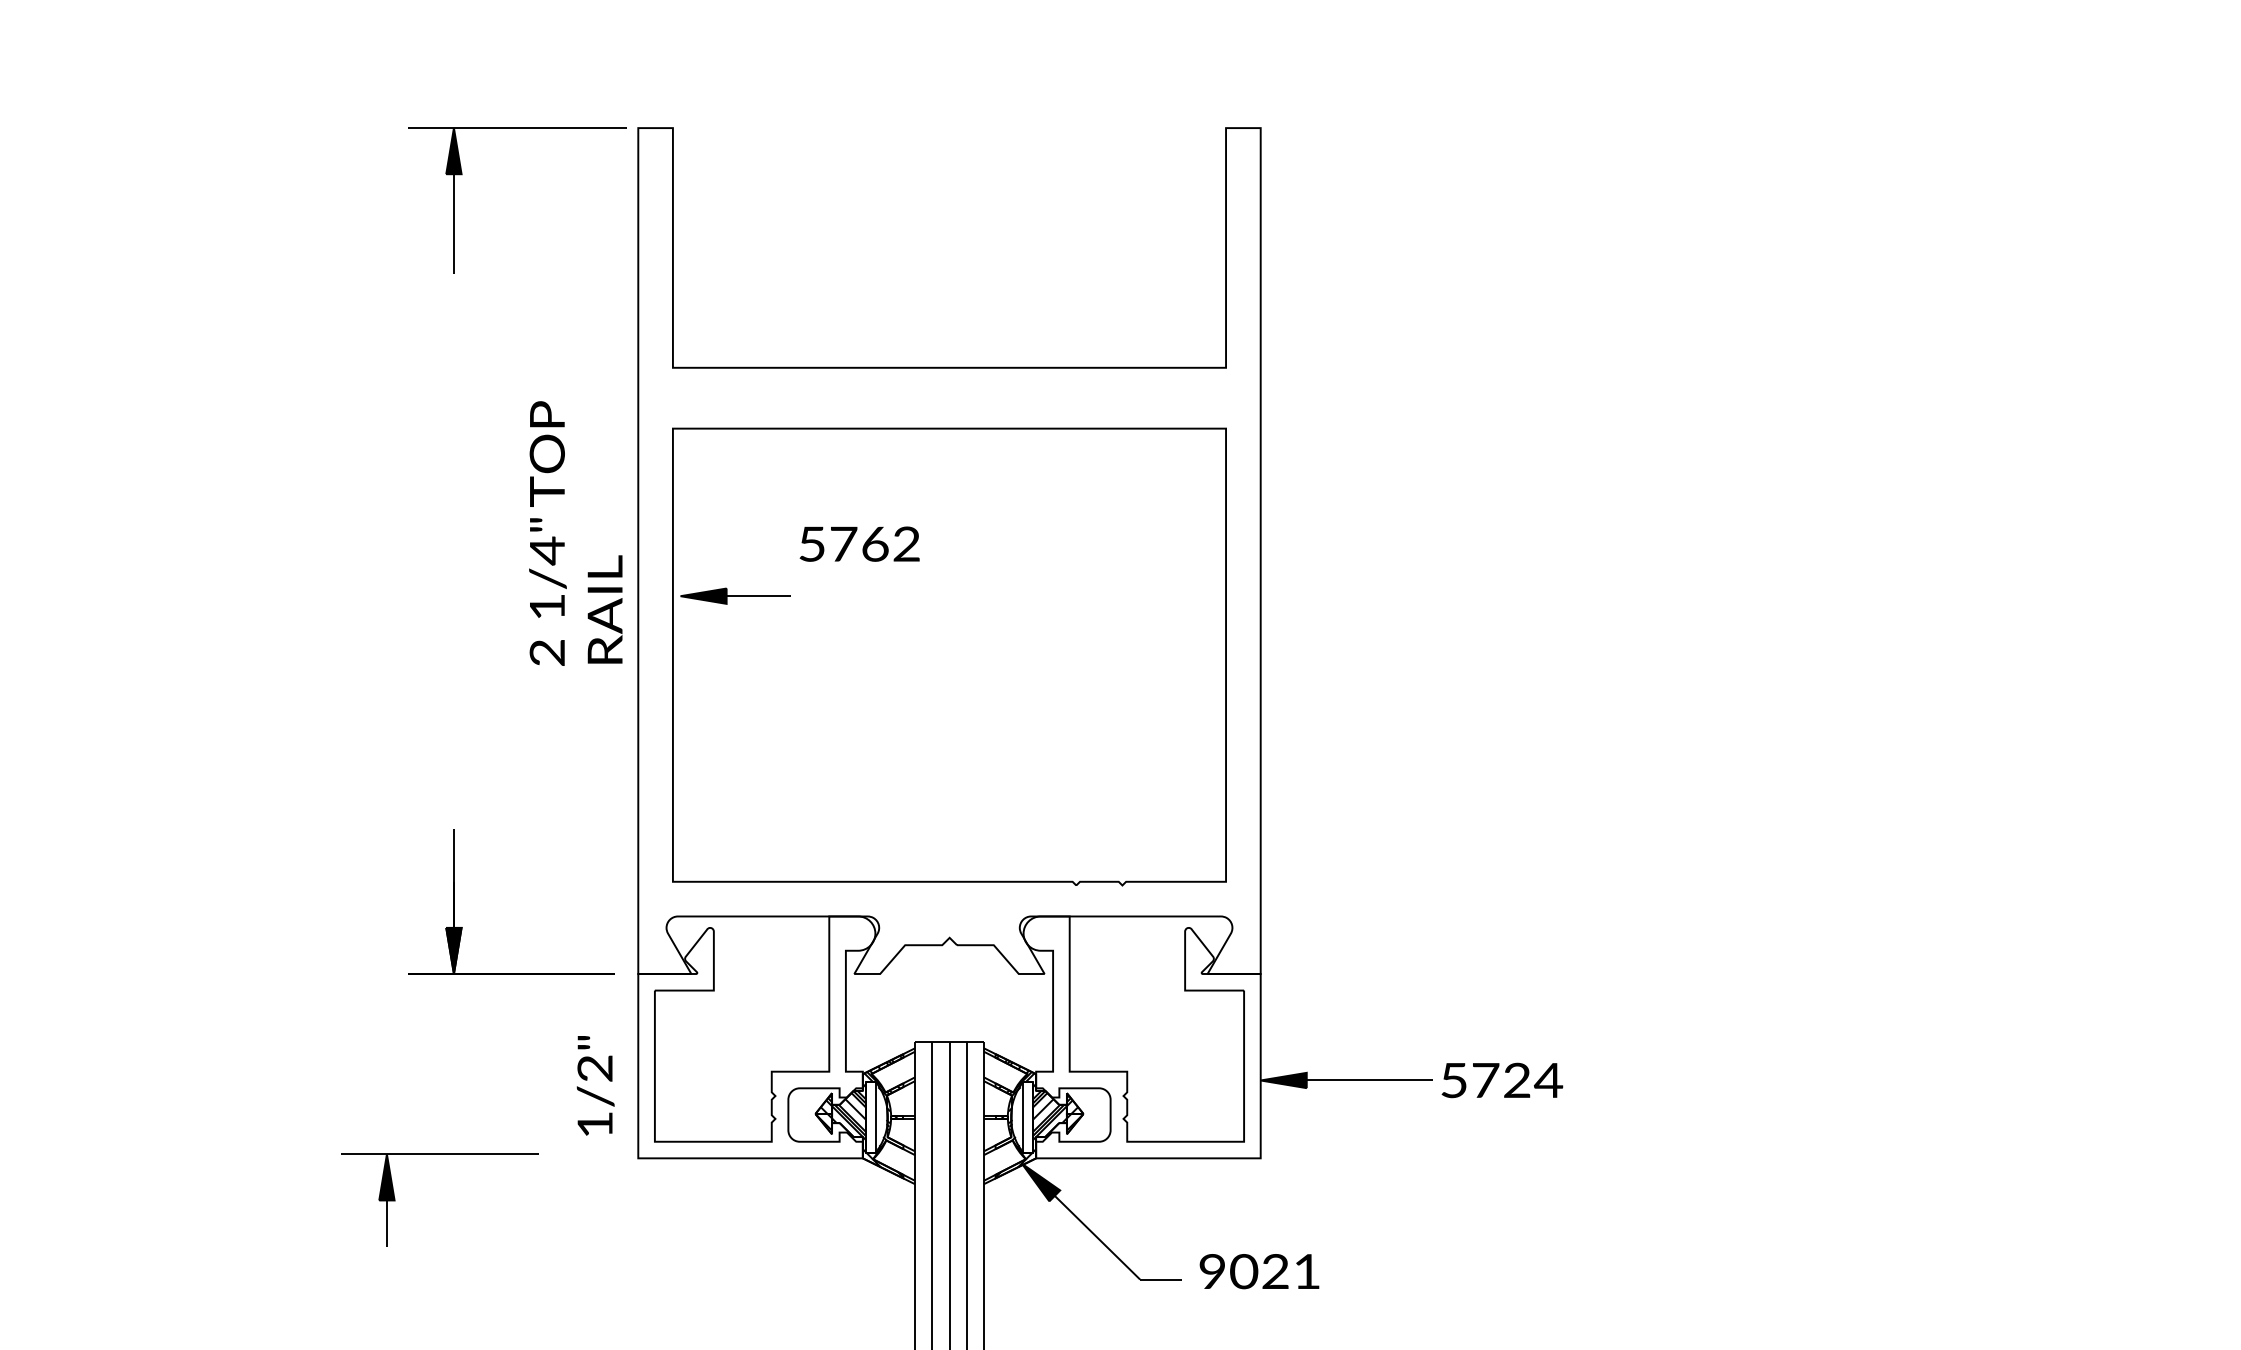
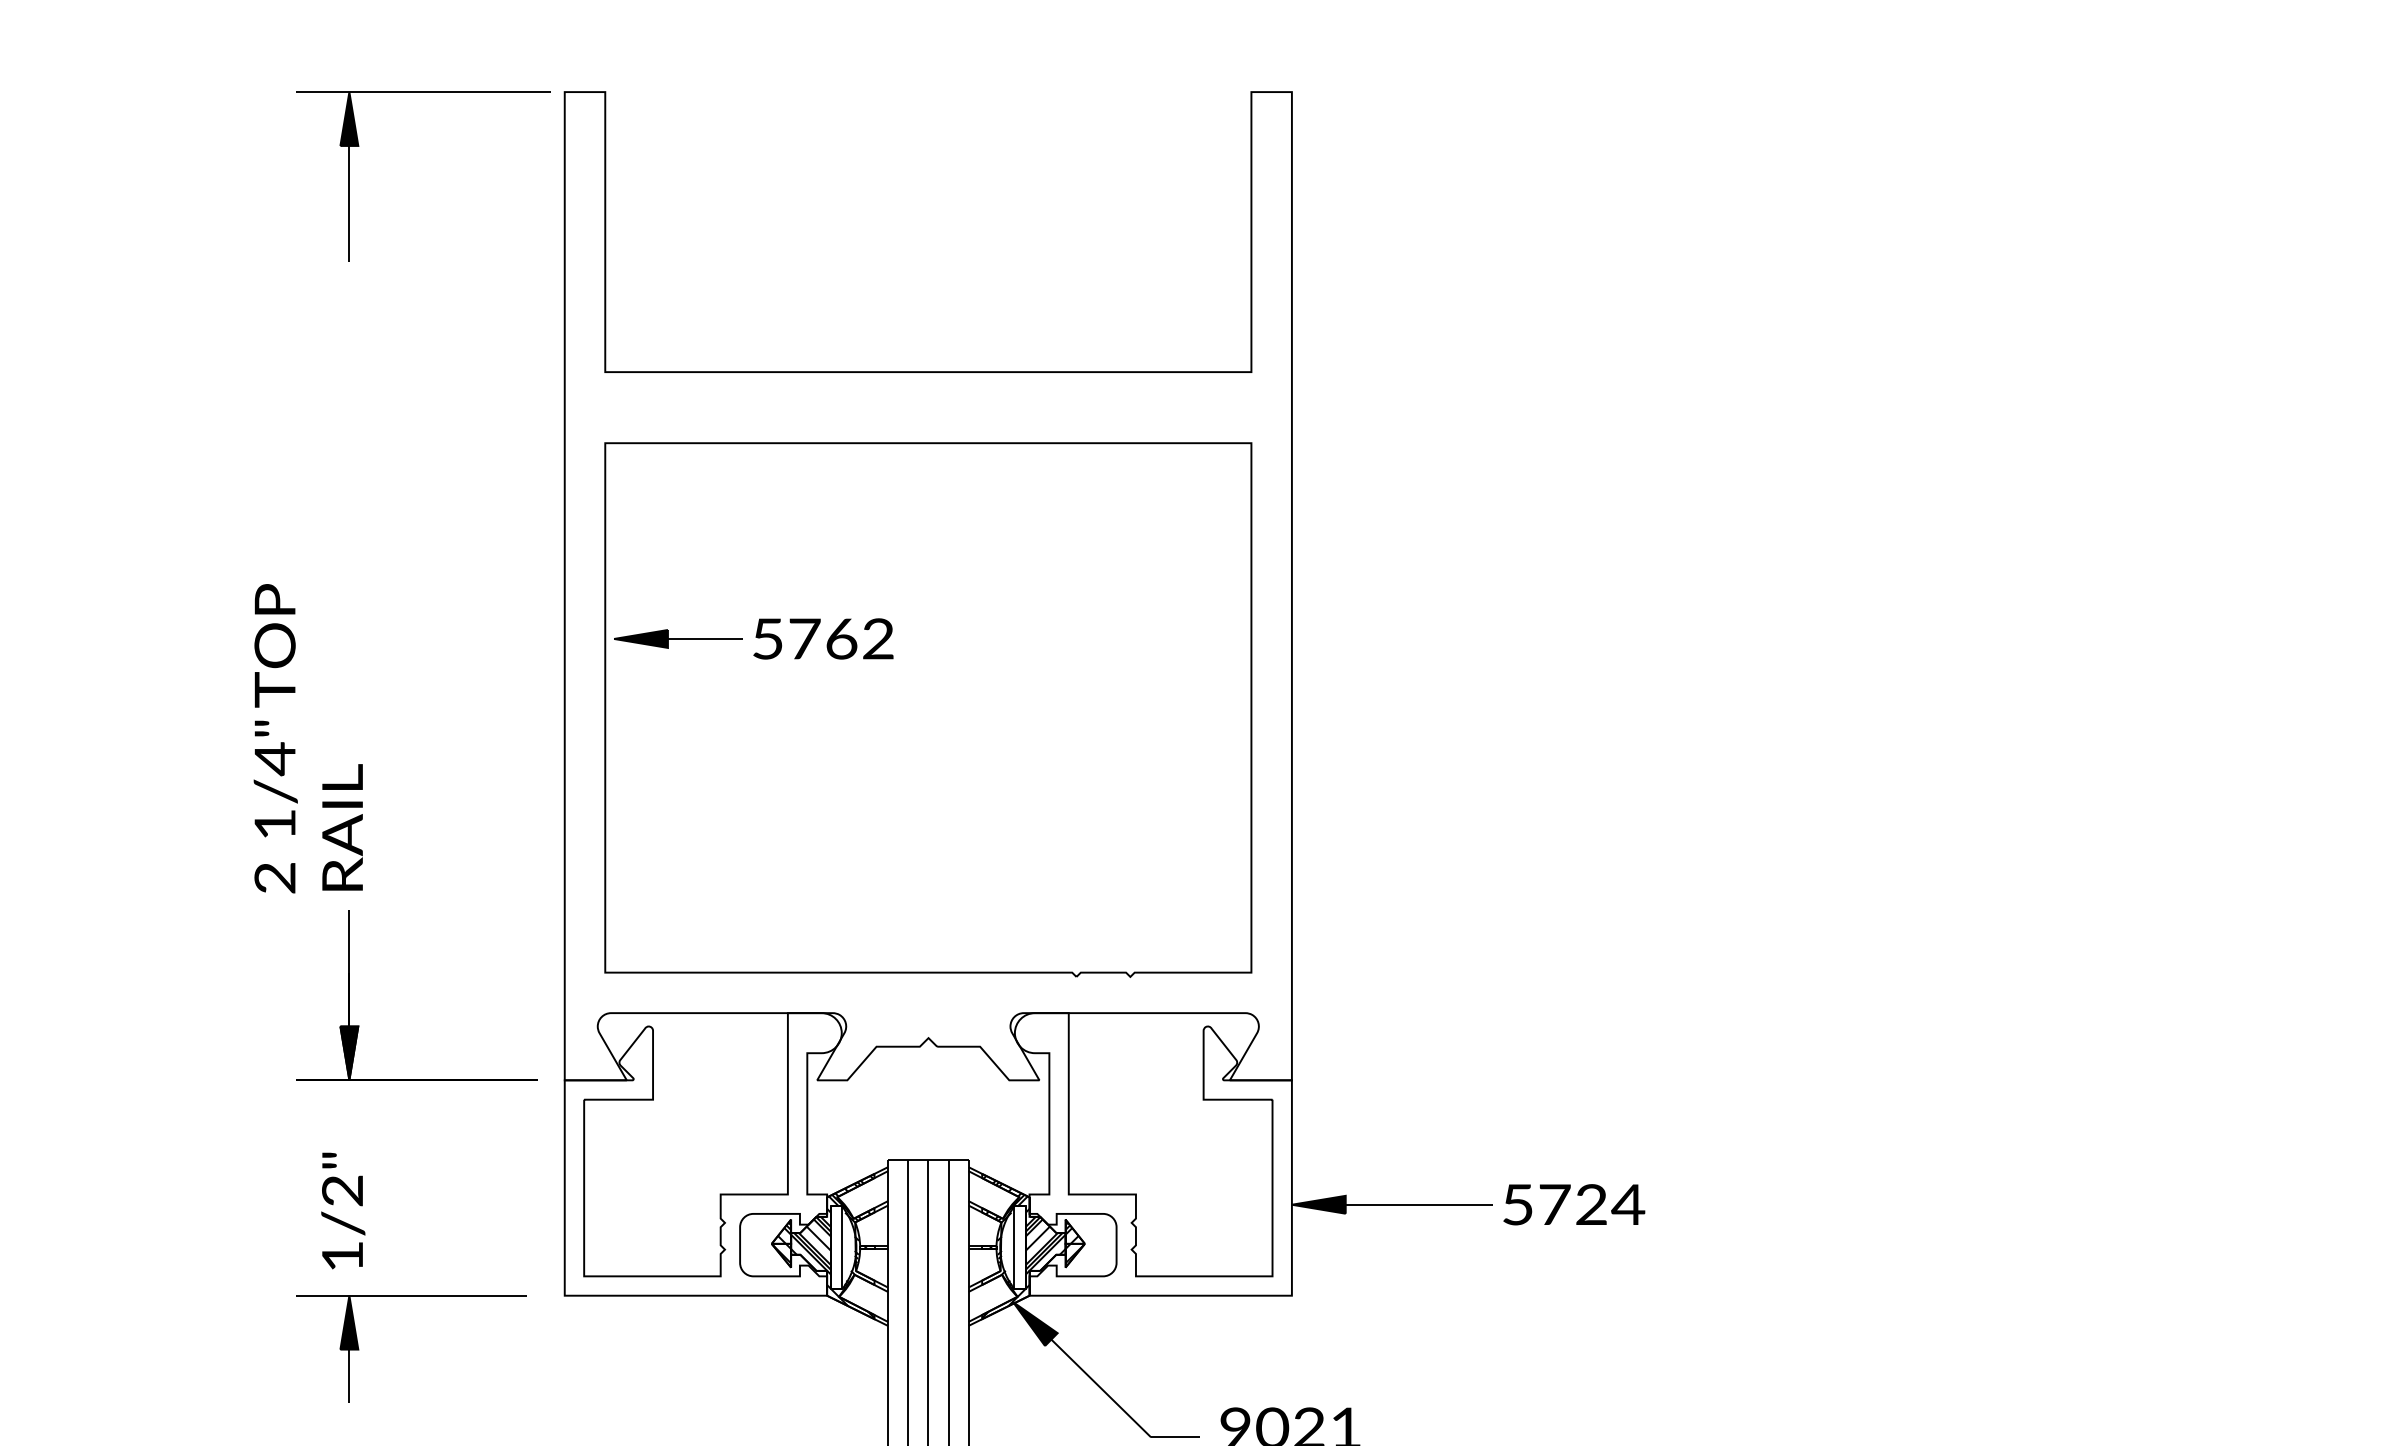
text: (575, 533) -> (307, 738), moved
text: (859, 543) -> (823, 638), moved
text: (595, 1085) -> (343, 1210), moved
part: (395, 1199) -> (359, 1348), moved

